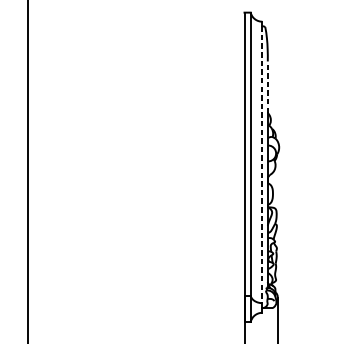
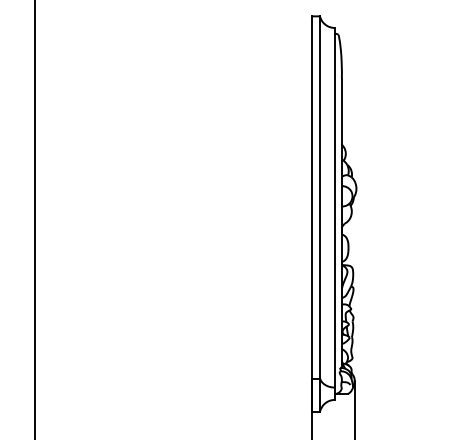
line: (267, 87) -> (341, 111), dashed -> solid
line: (262, 167) -> (334, 214), dashed -> solid

